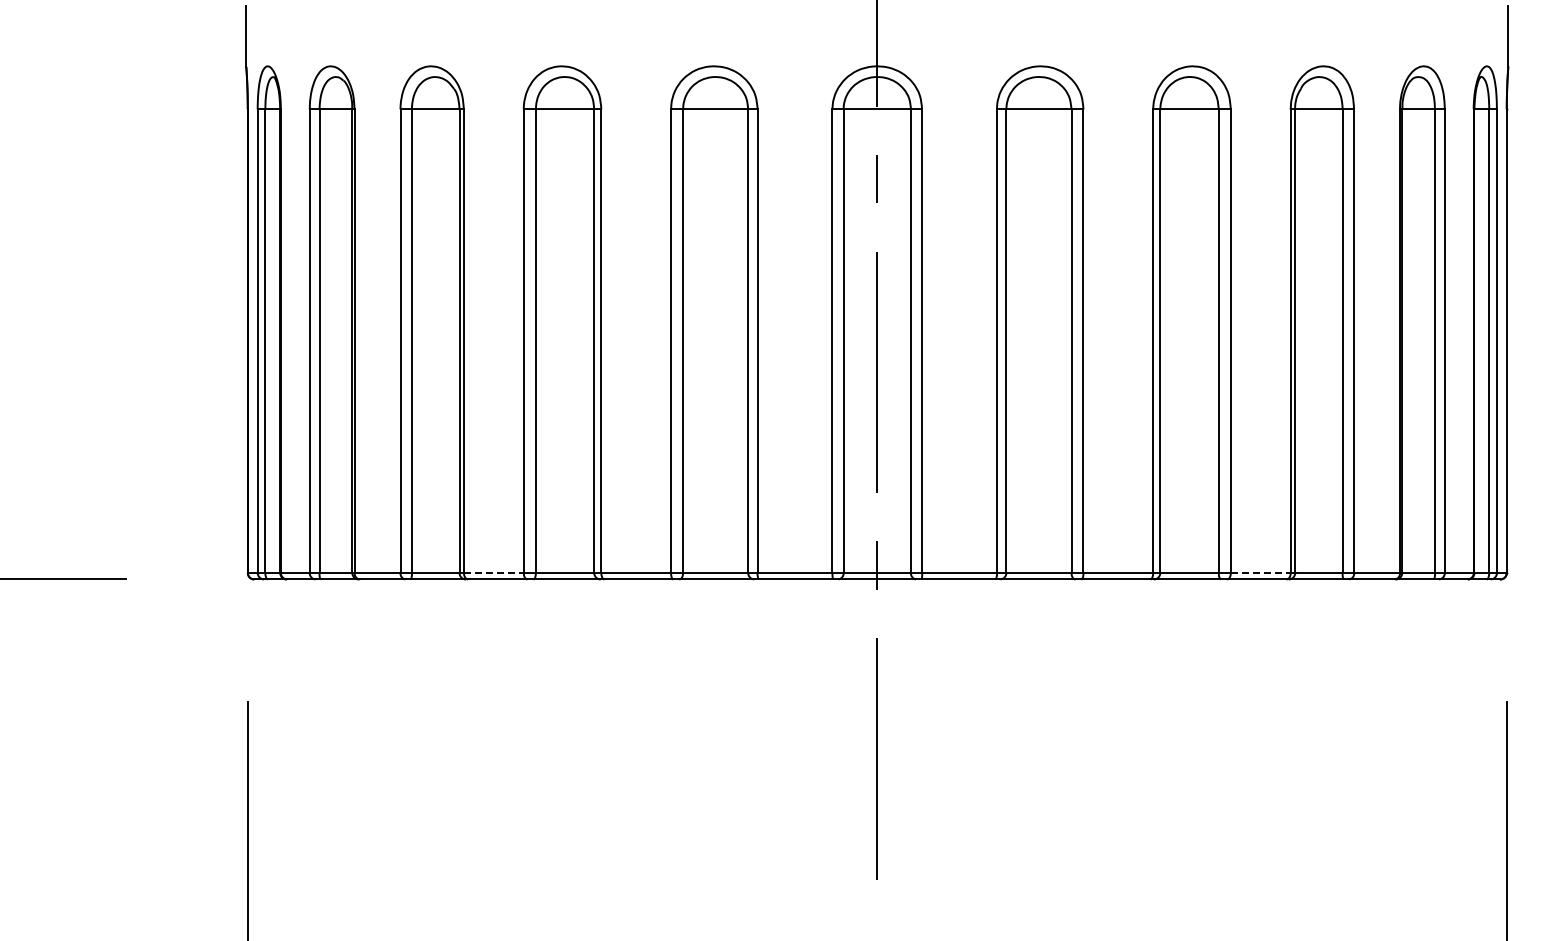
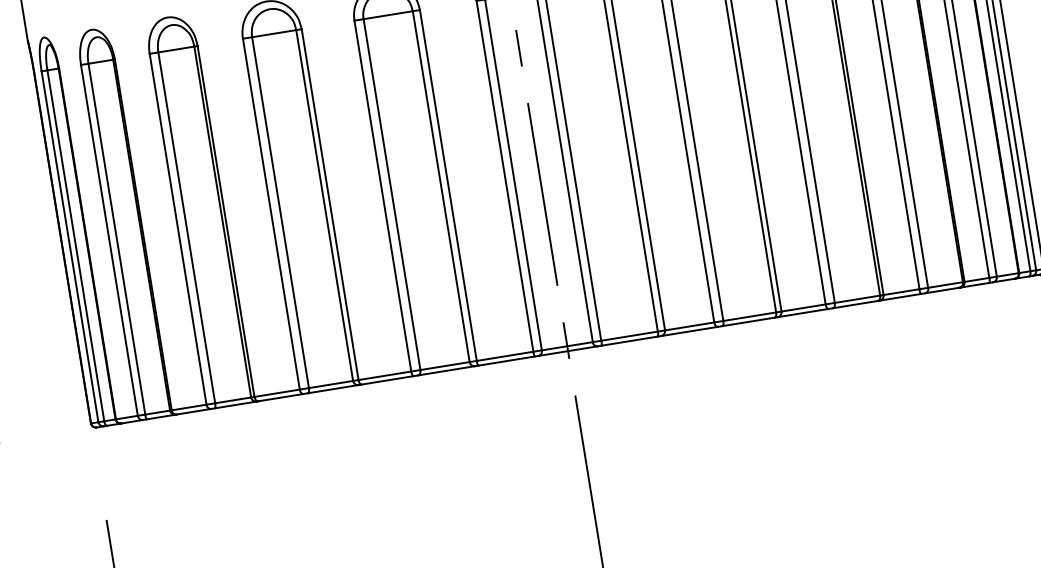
line: (493, 573) -> (276, 393), dashed -> solid
line: (1260, 573) -> (857, 299), dashed -> solid

